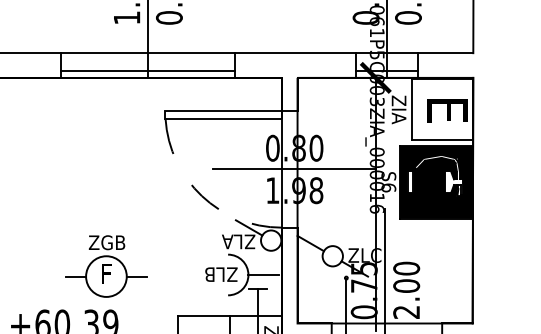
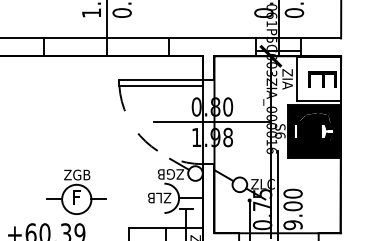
line: (147, 71) -> (106, 51), removed
text: (230, 241) -> (166, 174), ZLA -> ZGB
text: (405, 312) -> (292, 225), 2.00 -> 9.00

